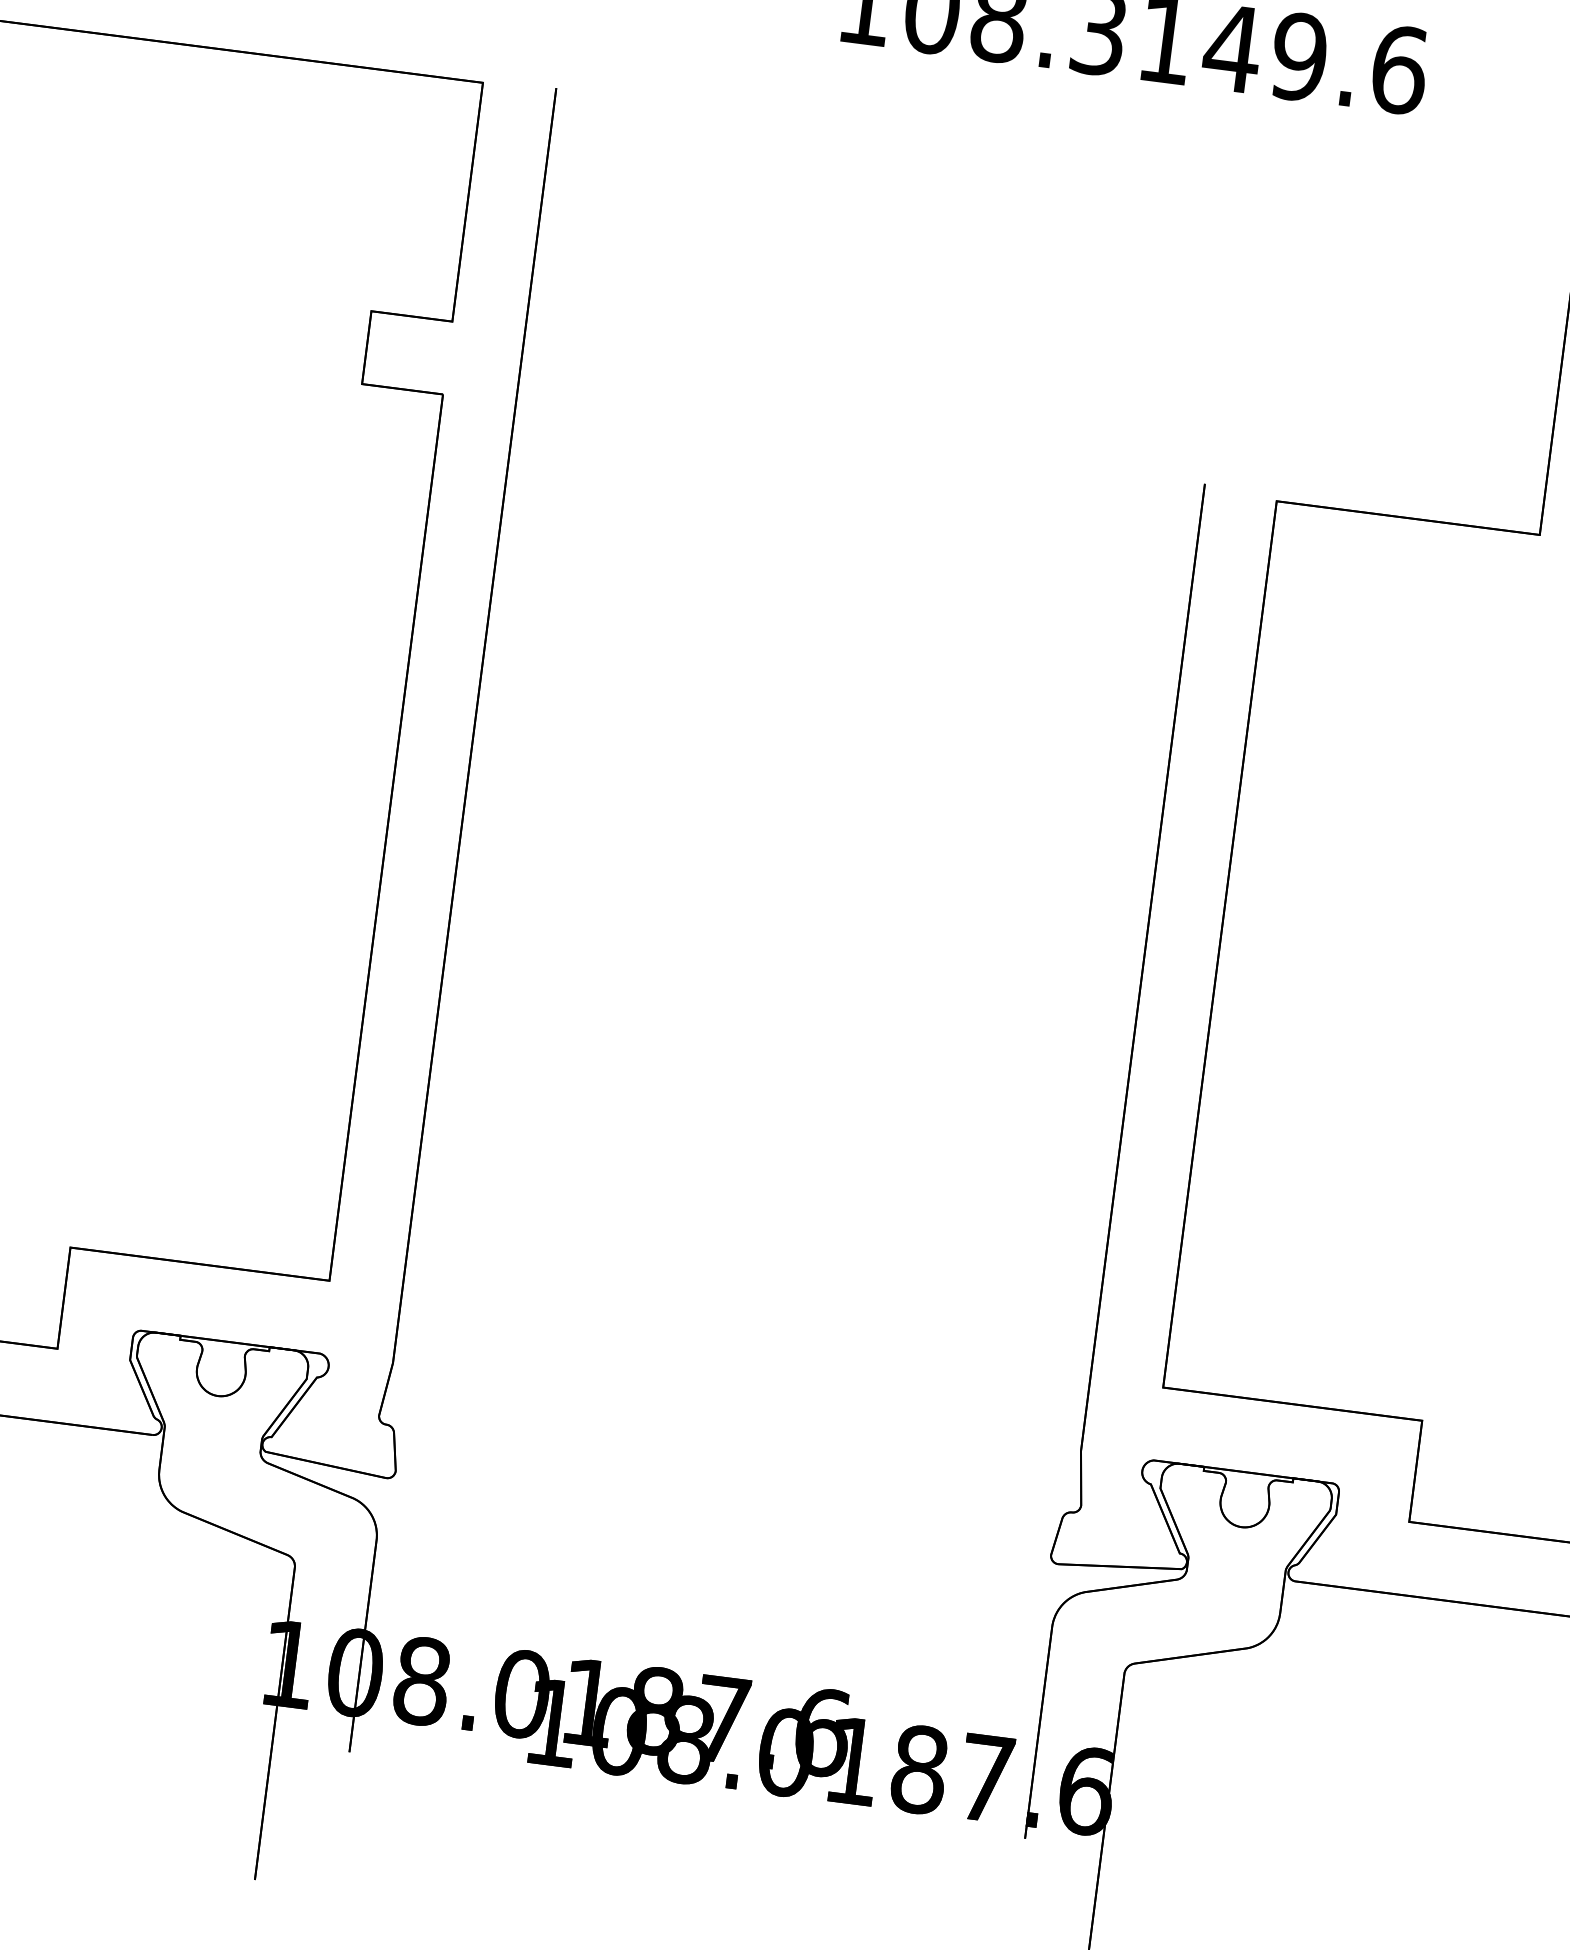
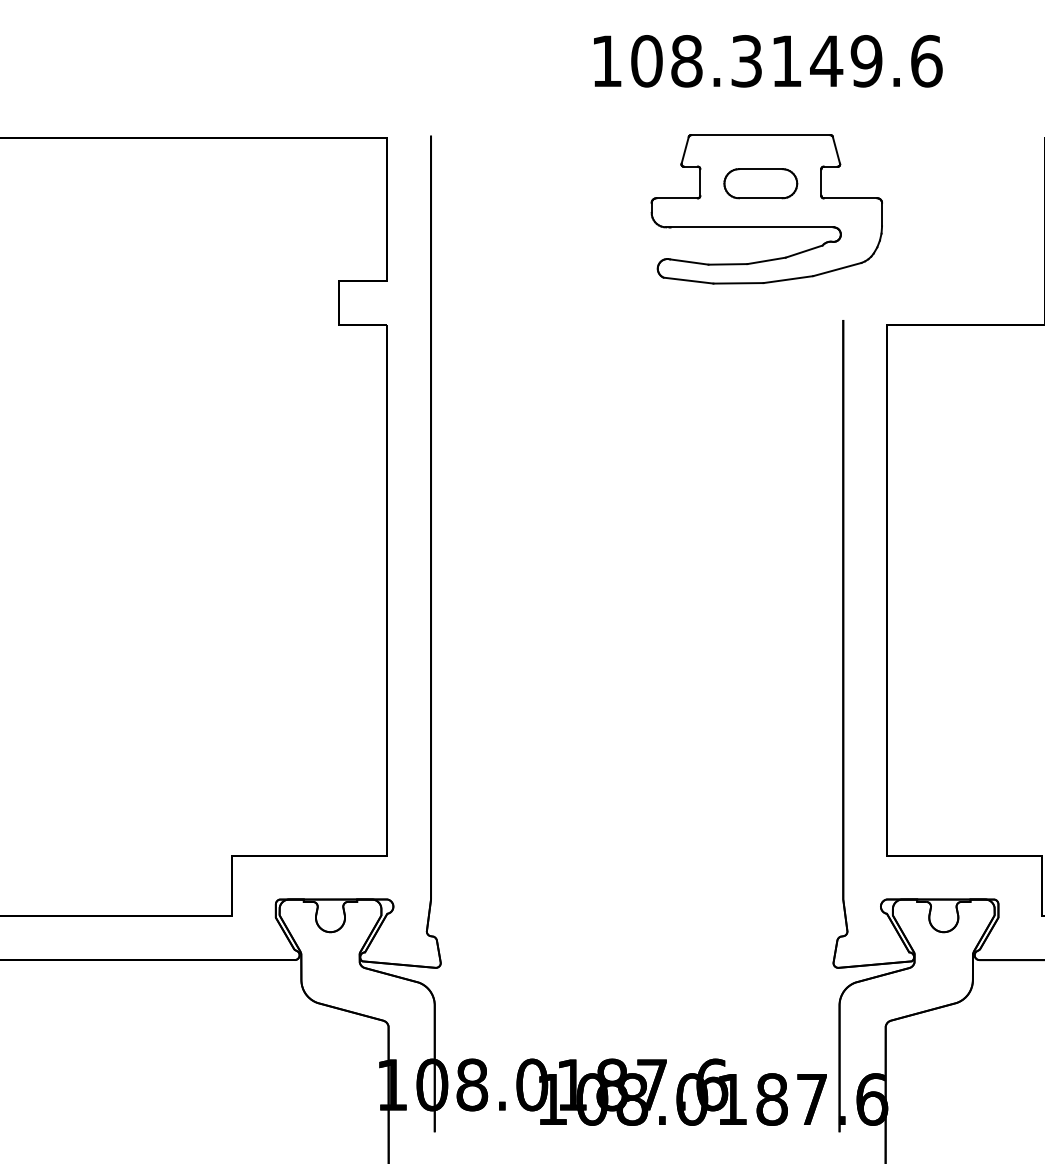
part: (1100, 283) -> (766, 209), added

